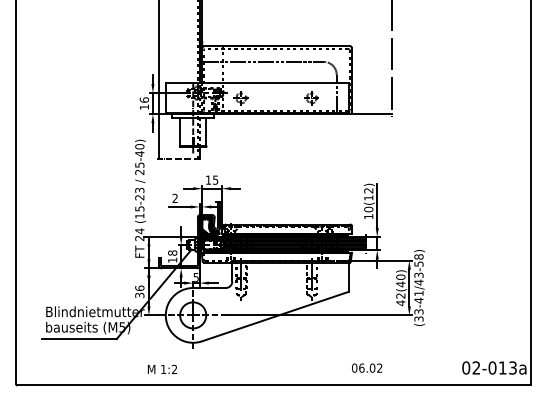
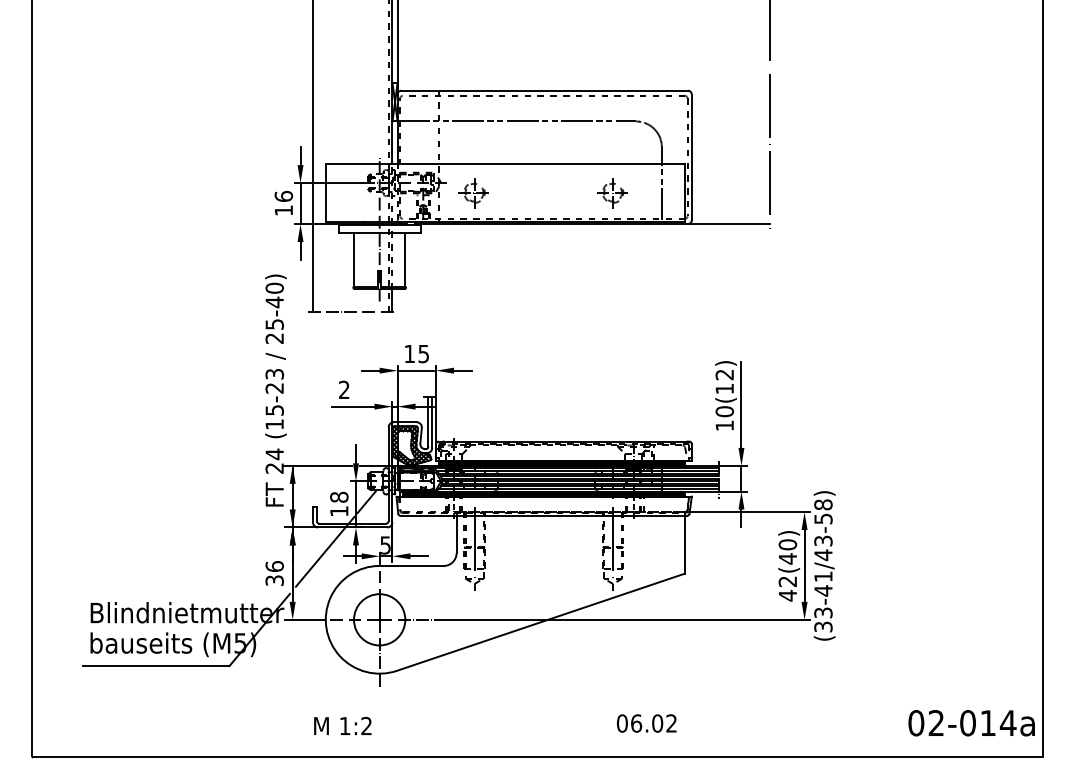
text: (367, 367) -> (647, 722), moved
text: (512, 367) -> (1007, 722), 02-013a -> 02-014a
text: (161, 368) -> (340, 724), moved

